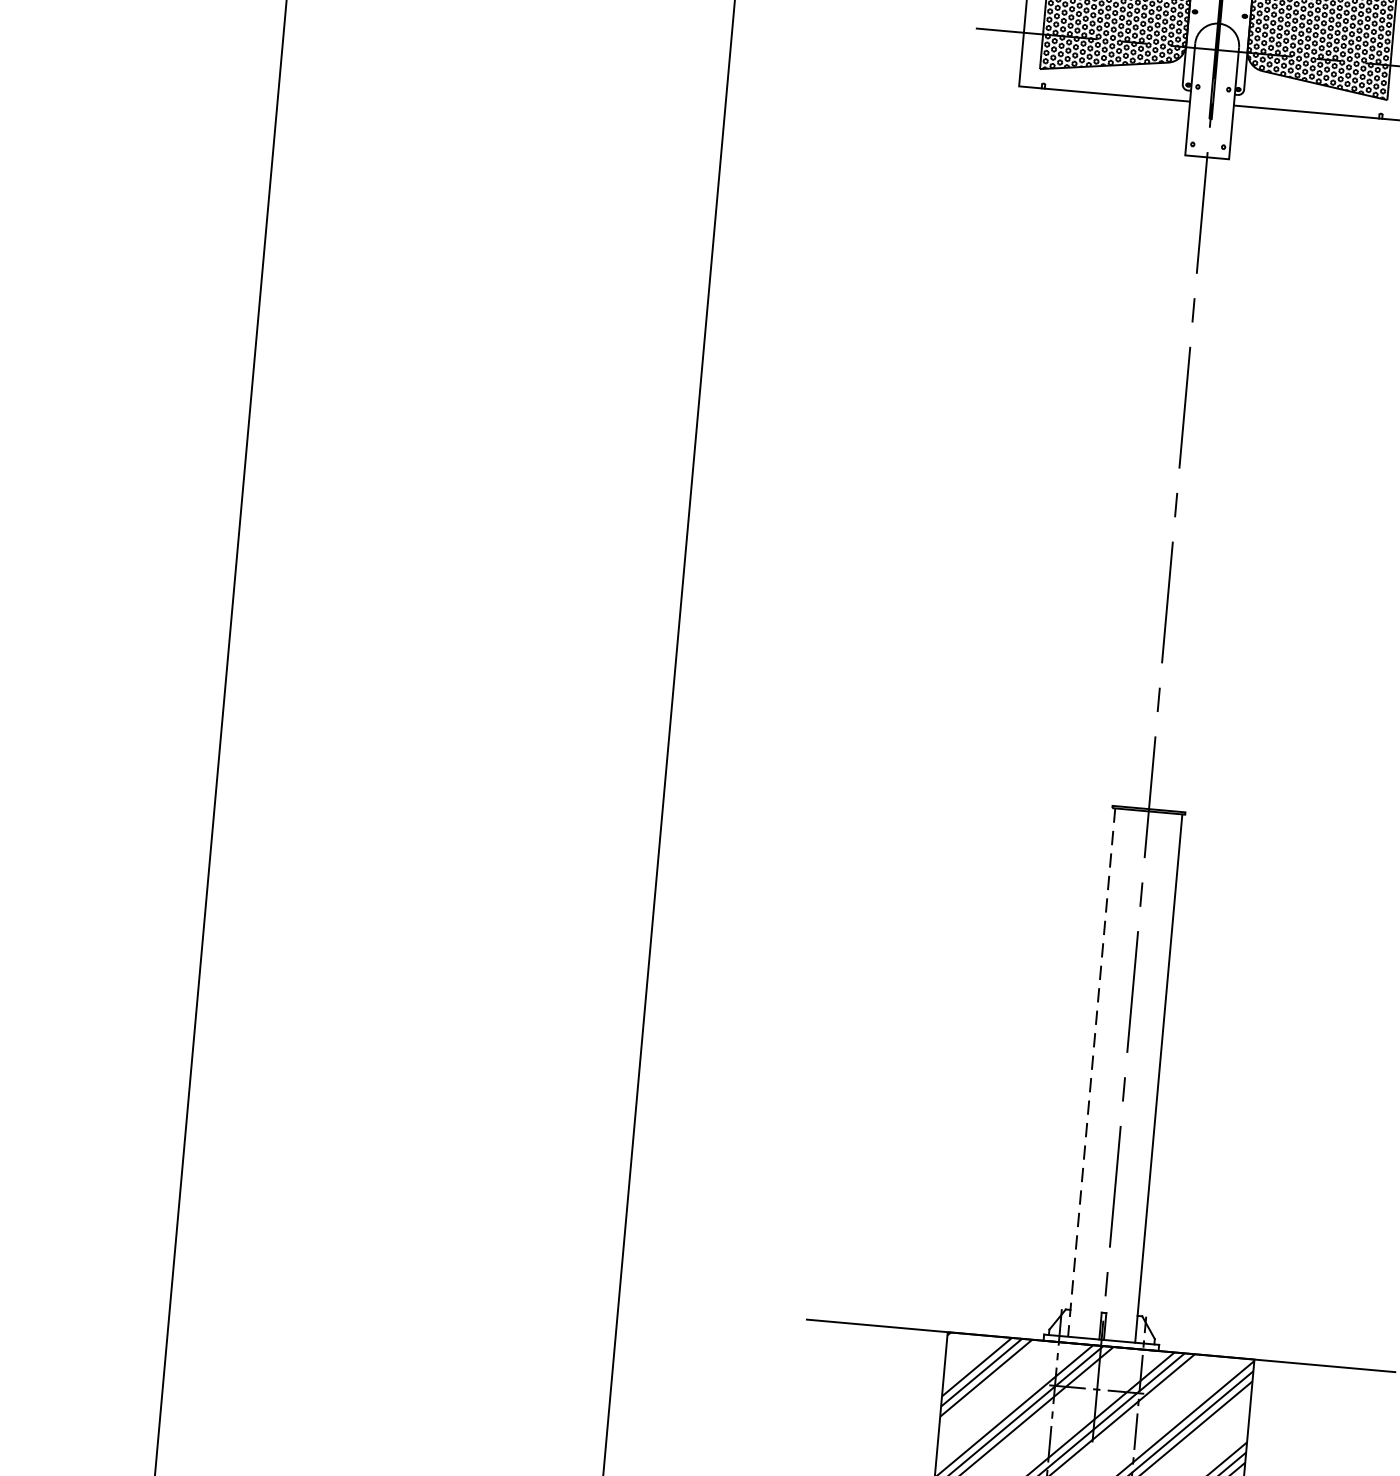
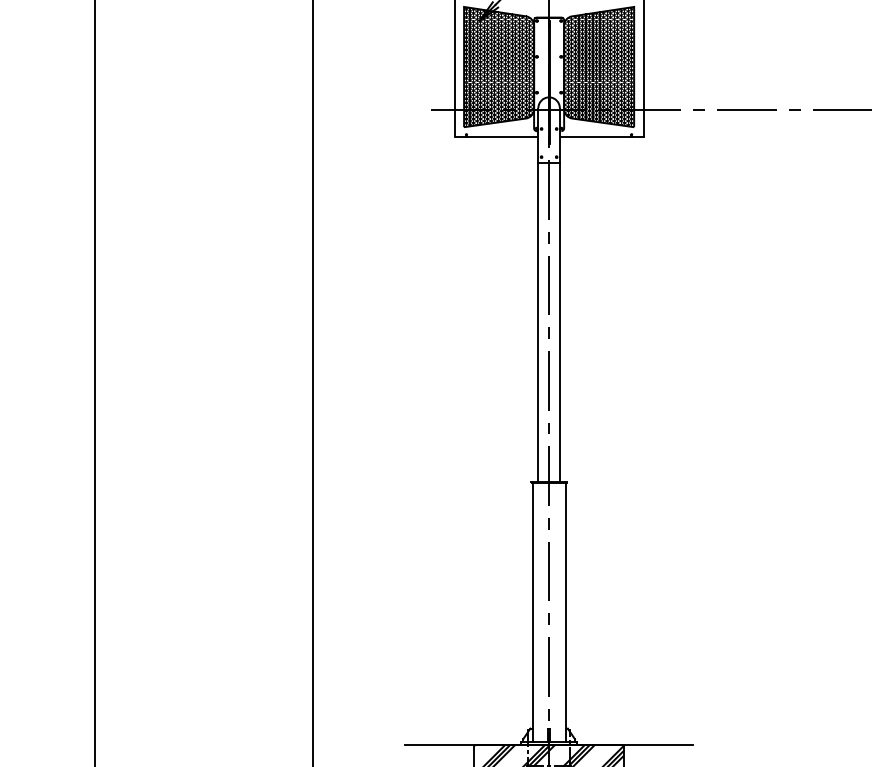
line: (1156, 479) -> (538, 321), added
line: (1199, 483) -> (559, 321), added
line: (1091, 1072) -> (532, 612), dashed -> solid

